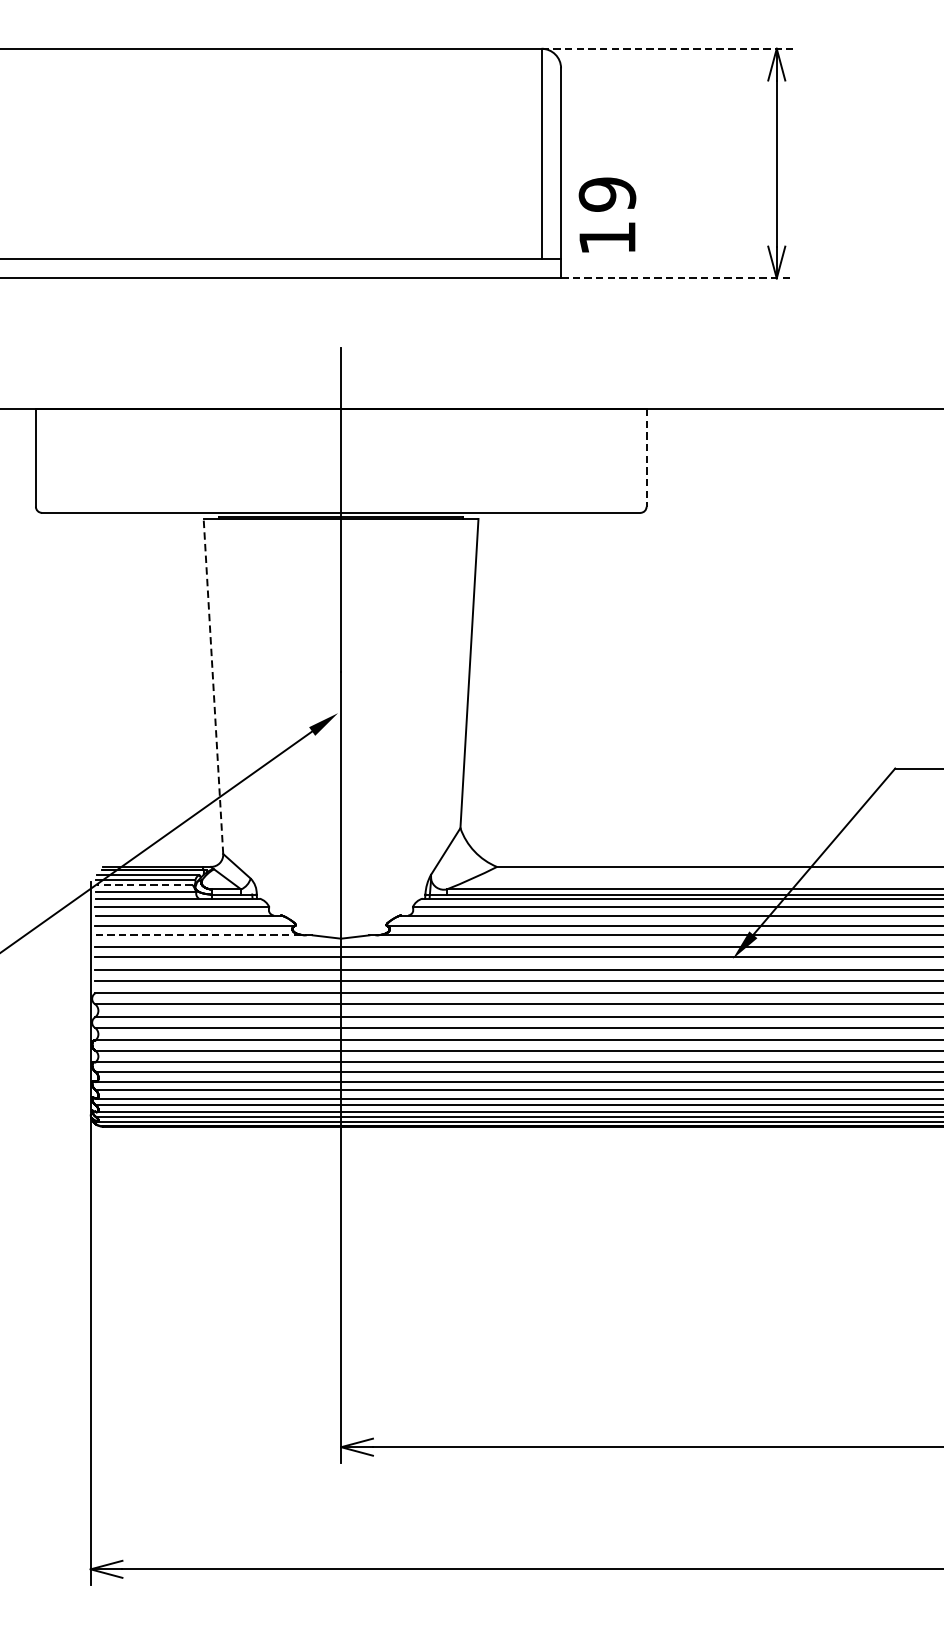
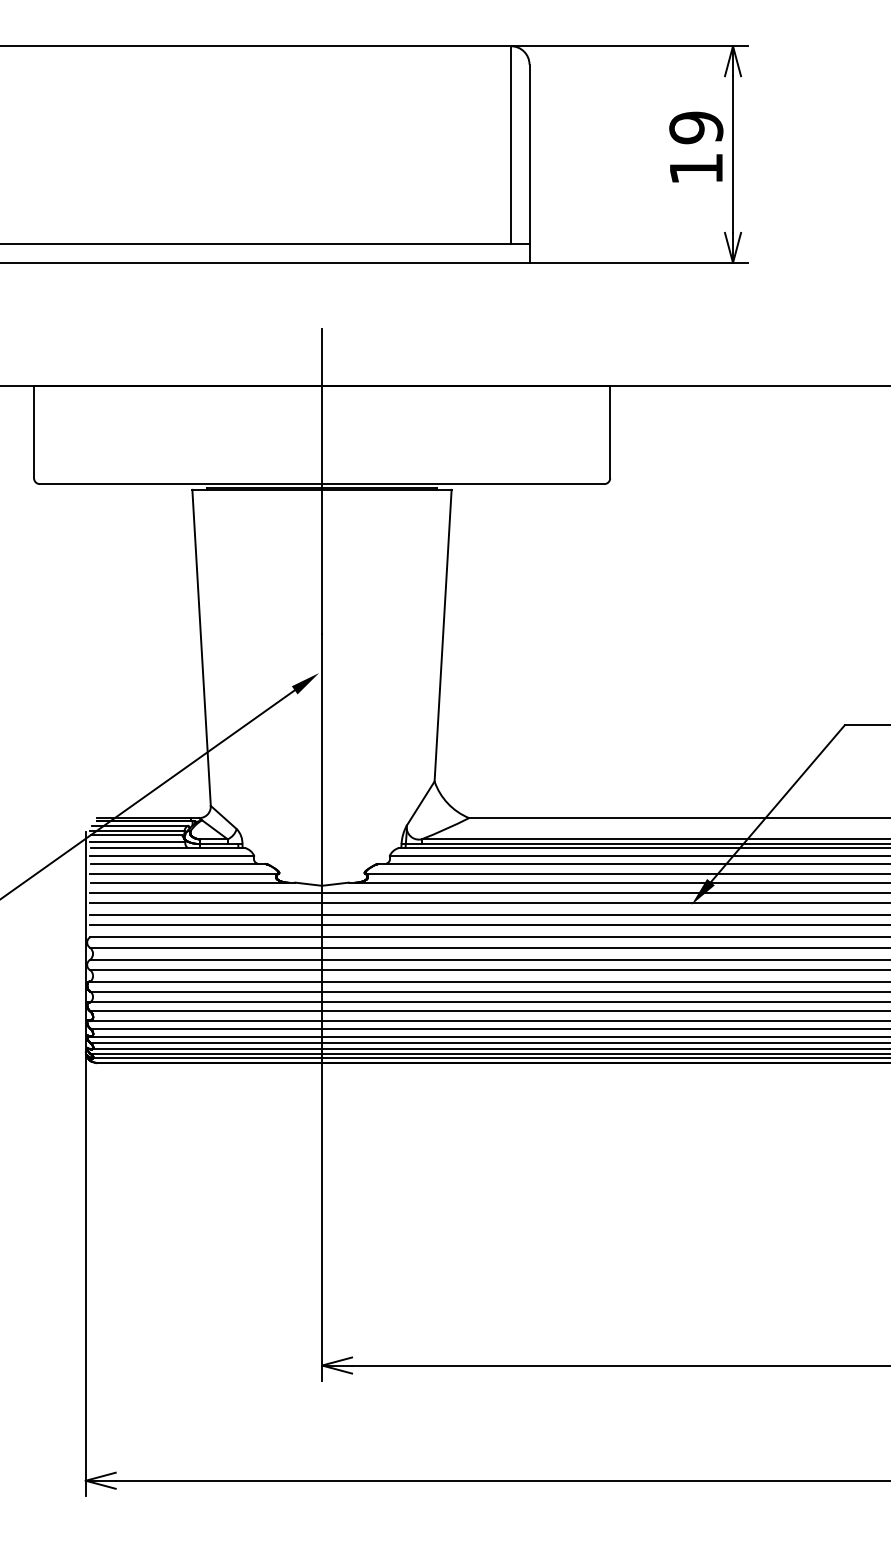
line: (668, 49) -> (630, 46), dashed -> solid
text: (607, 214) -> (696, 146), moved
line: (677, 277) -> (639, 262), dashed -> solid
line: (646, 458) -> (610, 432), dashed -> solid
line: (213, 686) -> (201, 647), dashed -> solid
line: (144, 885) -> (136, 835), dashed -> solid
line: (203, 935) -> (192, 882), dashed -> solid

